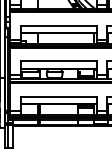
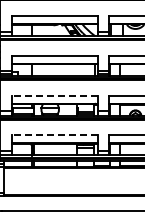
line: (58, 61) -> (54, 95), solid -> dashed
line: (58, 97) -> (54, 135), solid -> dashed

